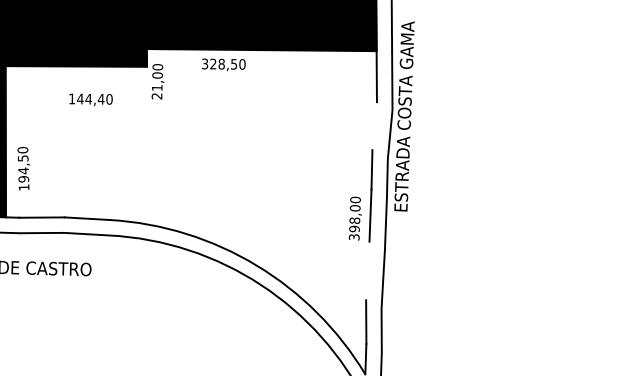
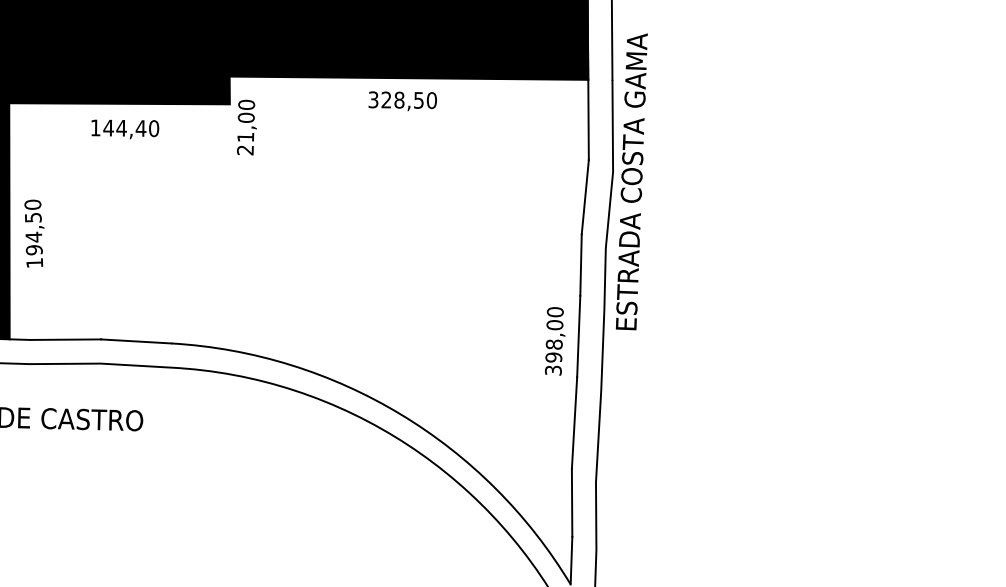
text: (223, 64) -> (402, 100), moved
text: (90, 99) -> (124, 128), moved
line: (374, 126) -> (584, 197), added
text: (23, 168) -> (33, 233), moved
line: (367, 270) -> (574, 422), added

